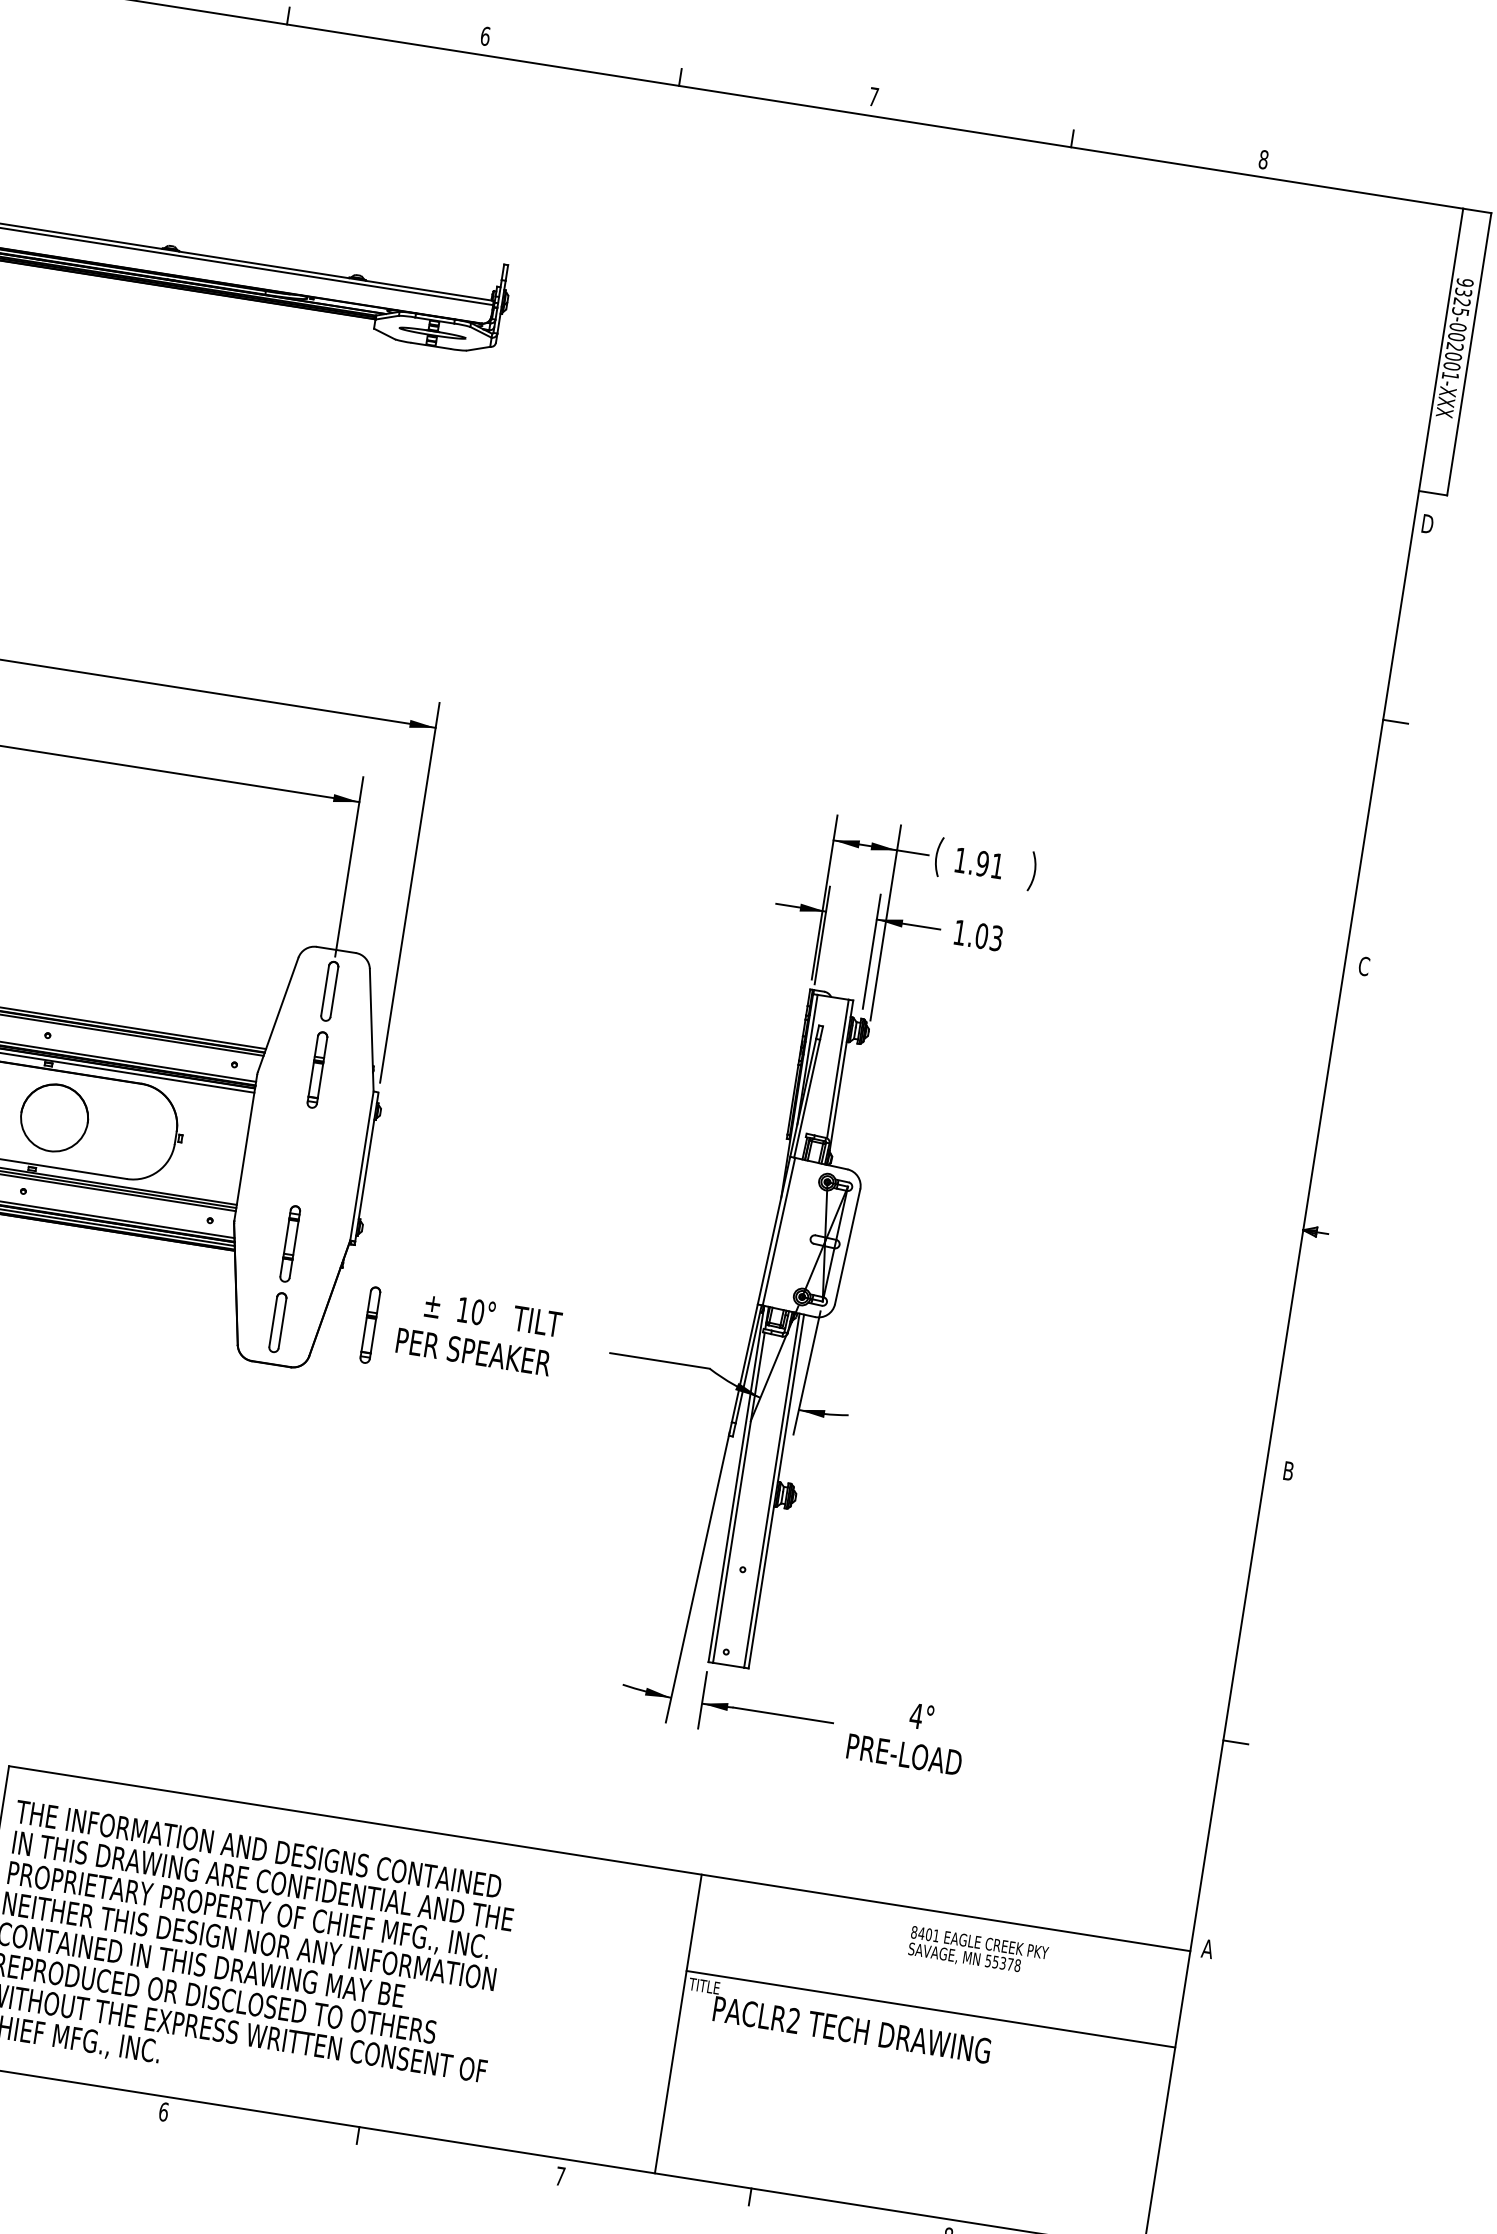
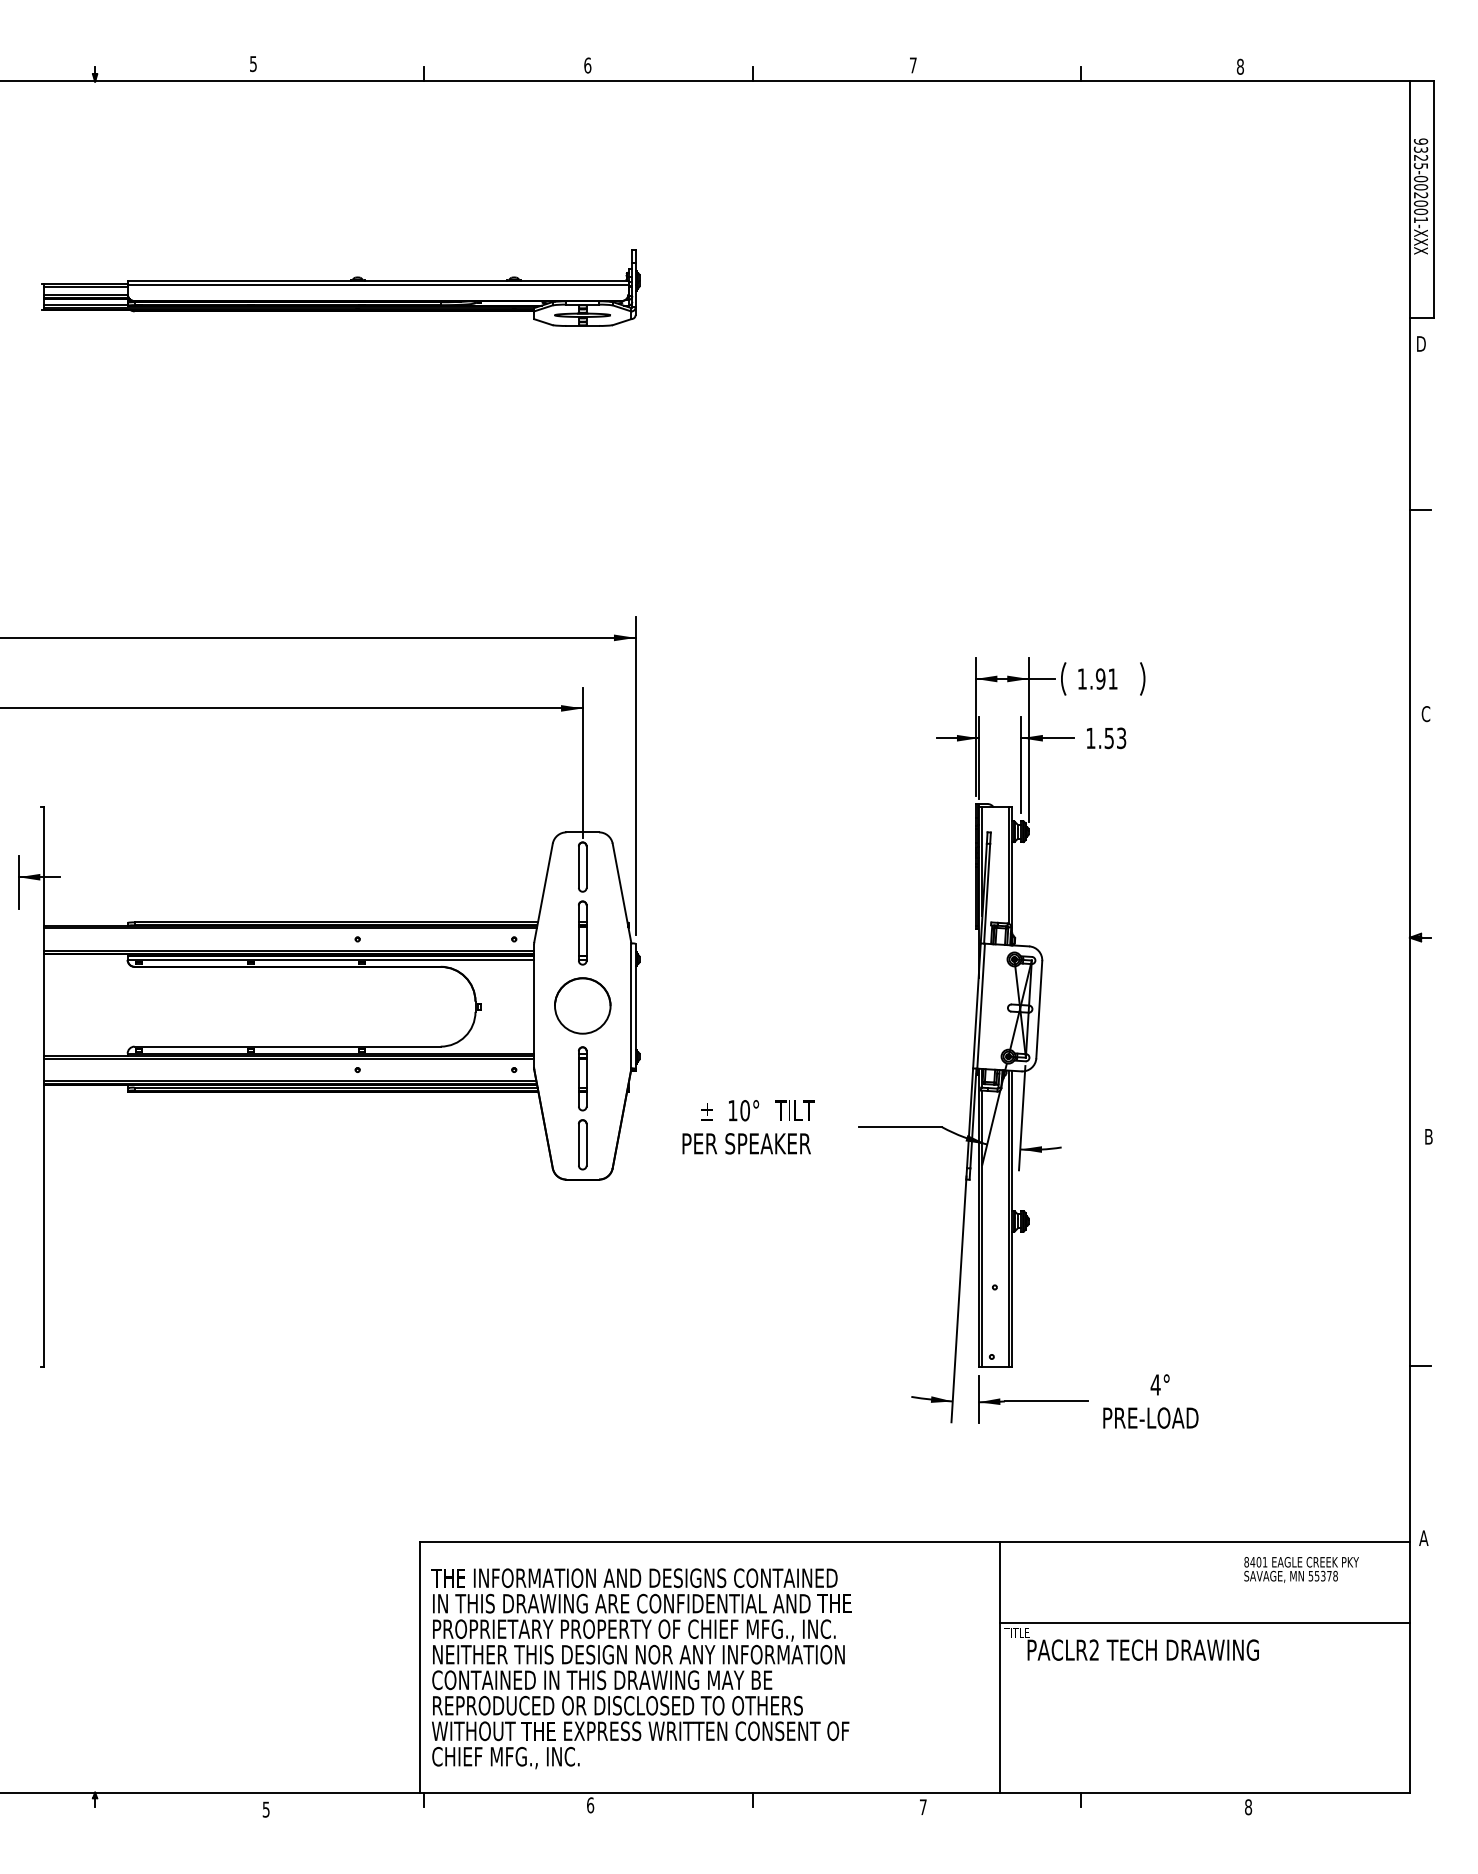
text: (982, 936) -> (1109, 738), 1.03 -> 1.53
circle: (54, 1117) -> (582, 1005), moved
part: (370, 1324) -> (658, 1134), removed
text: (978, 1951) -> (1301, 1569), moved

